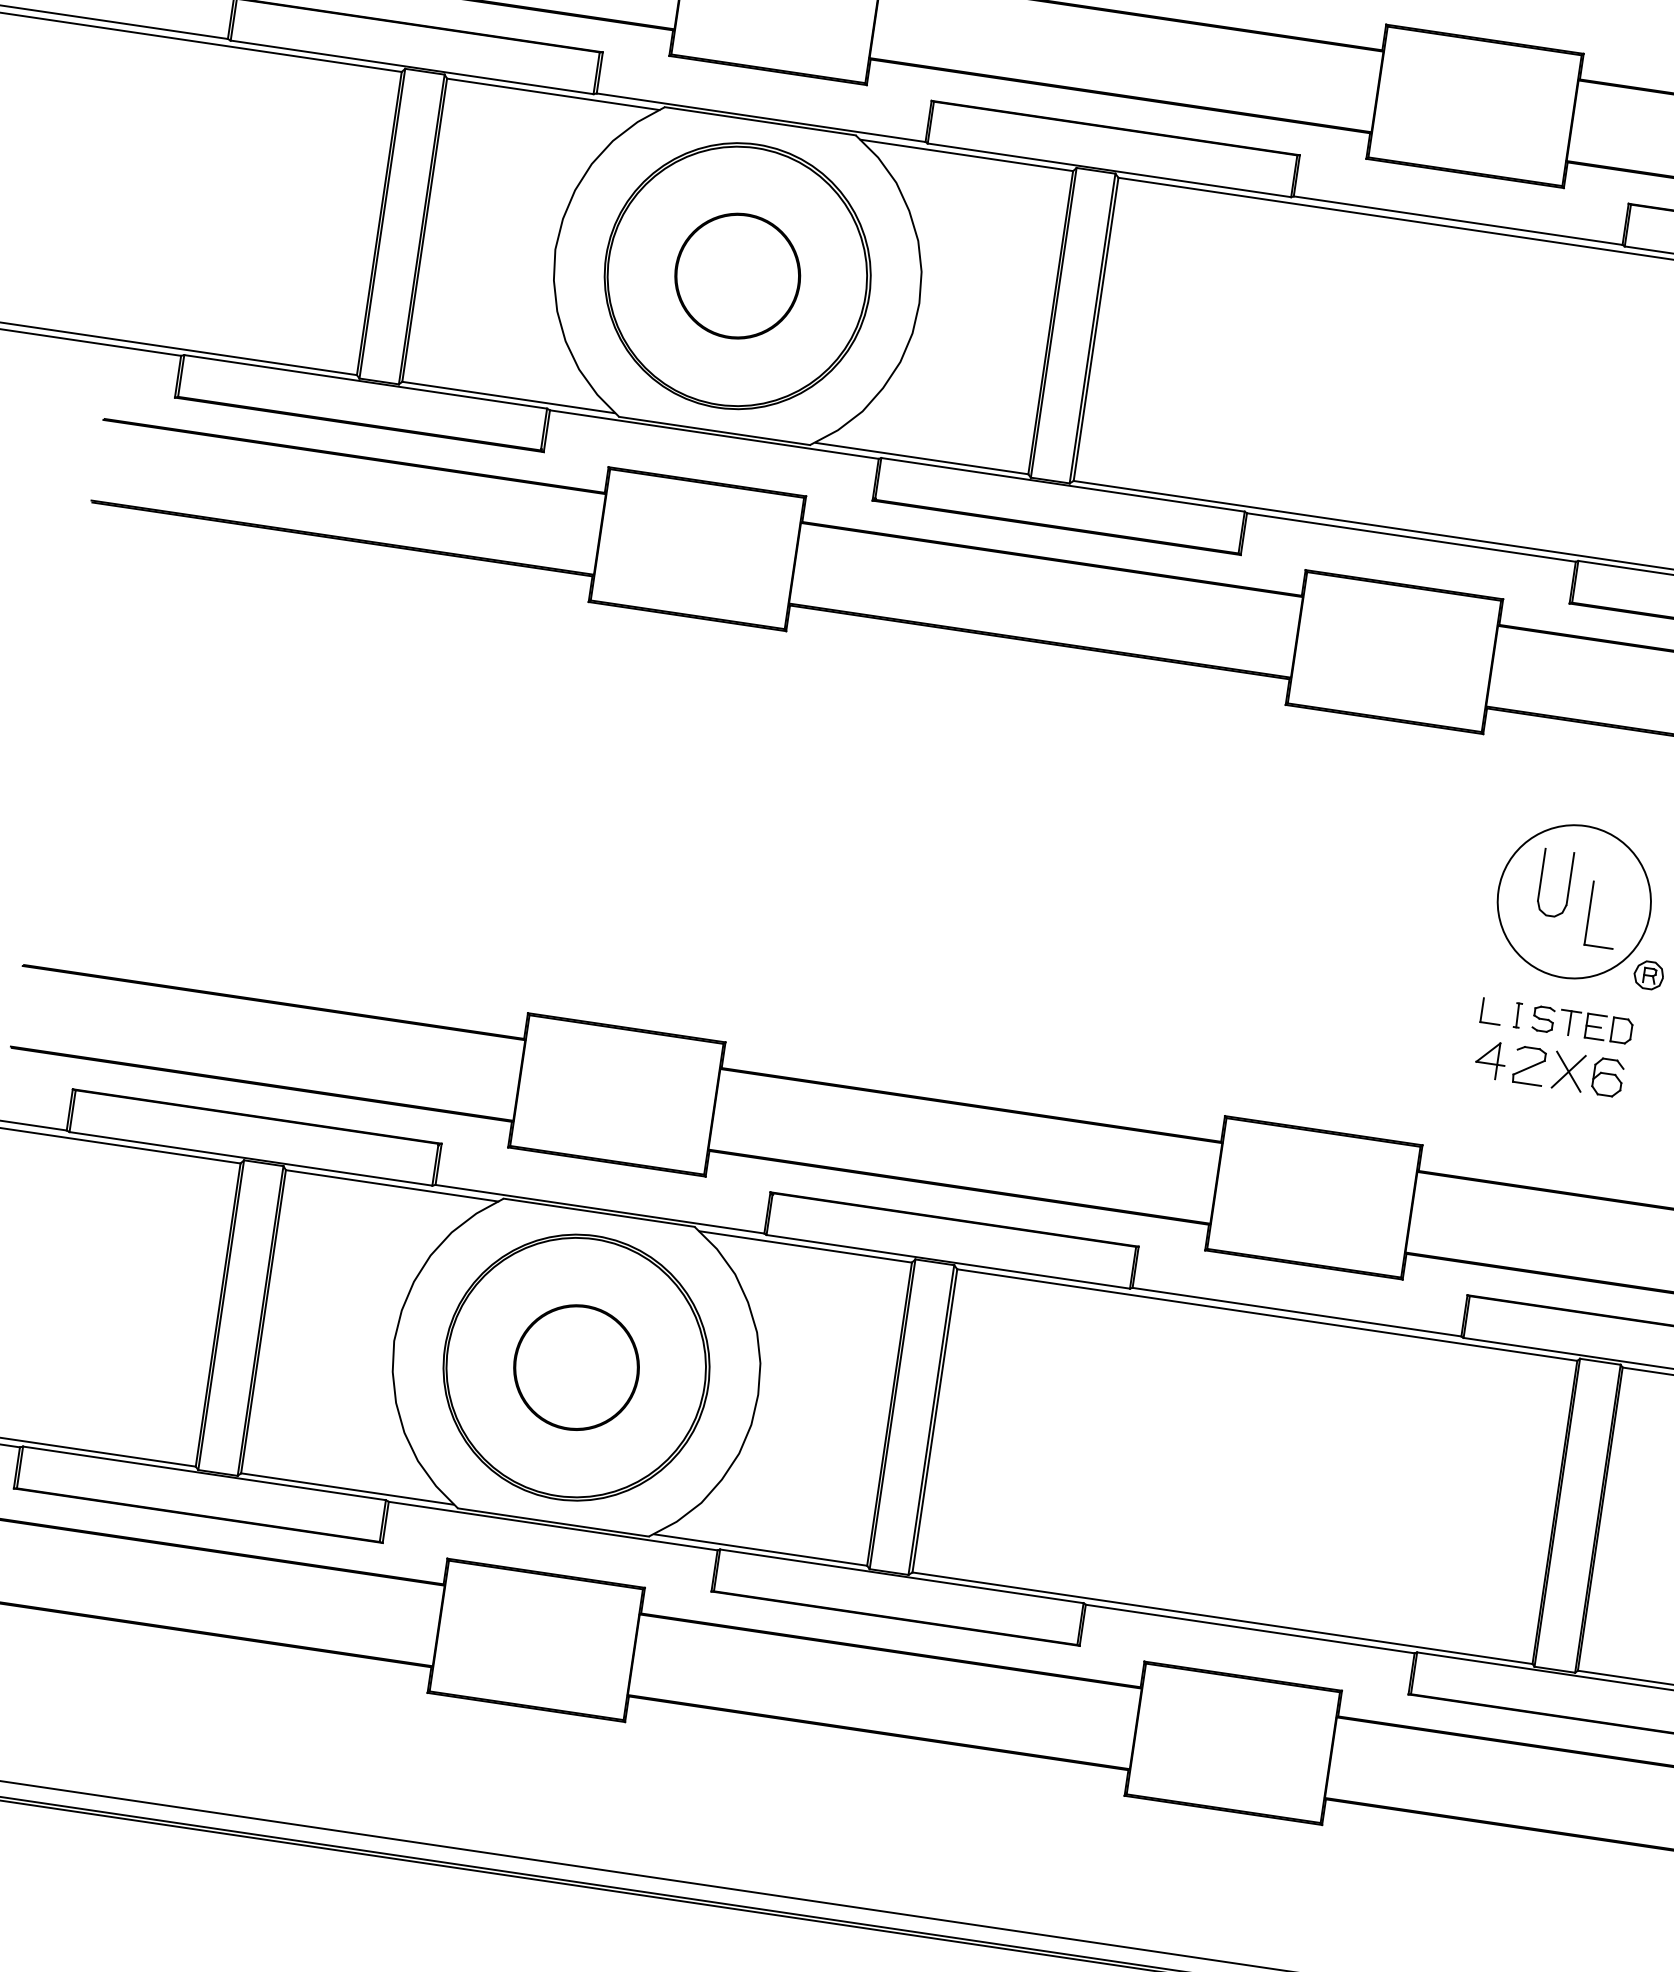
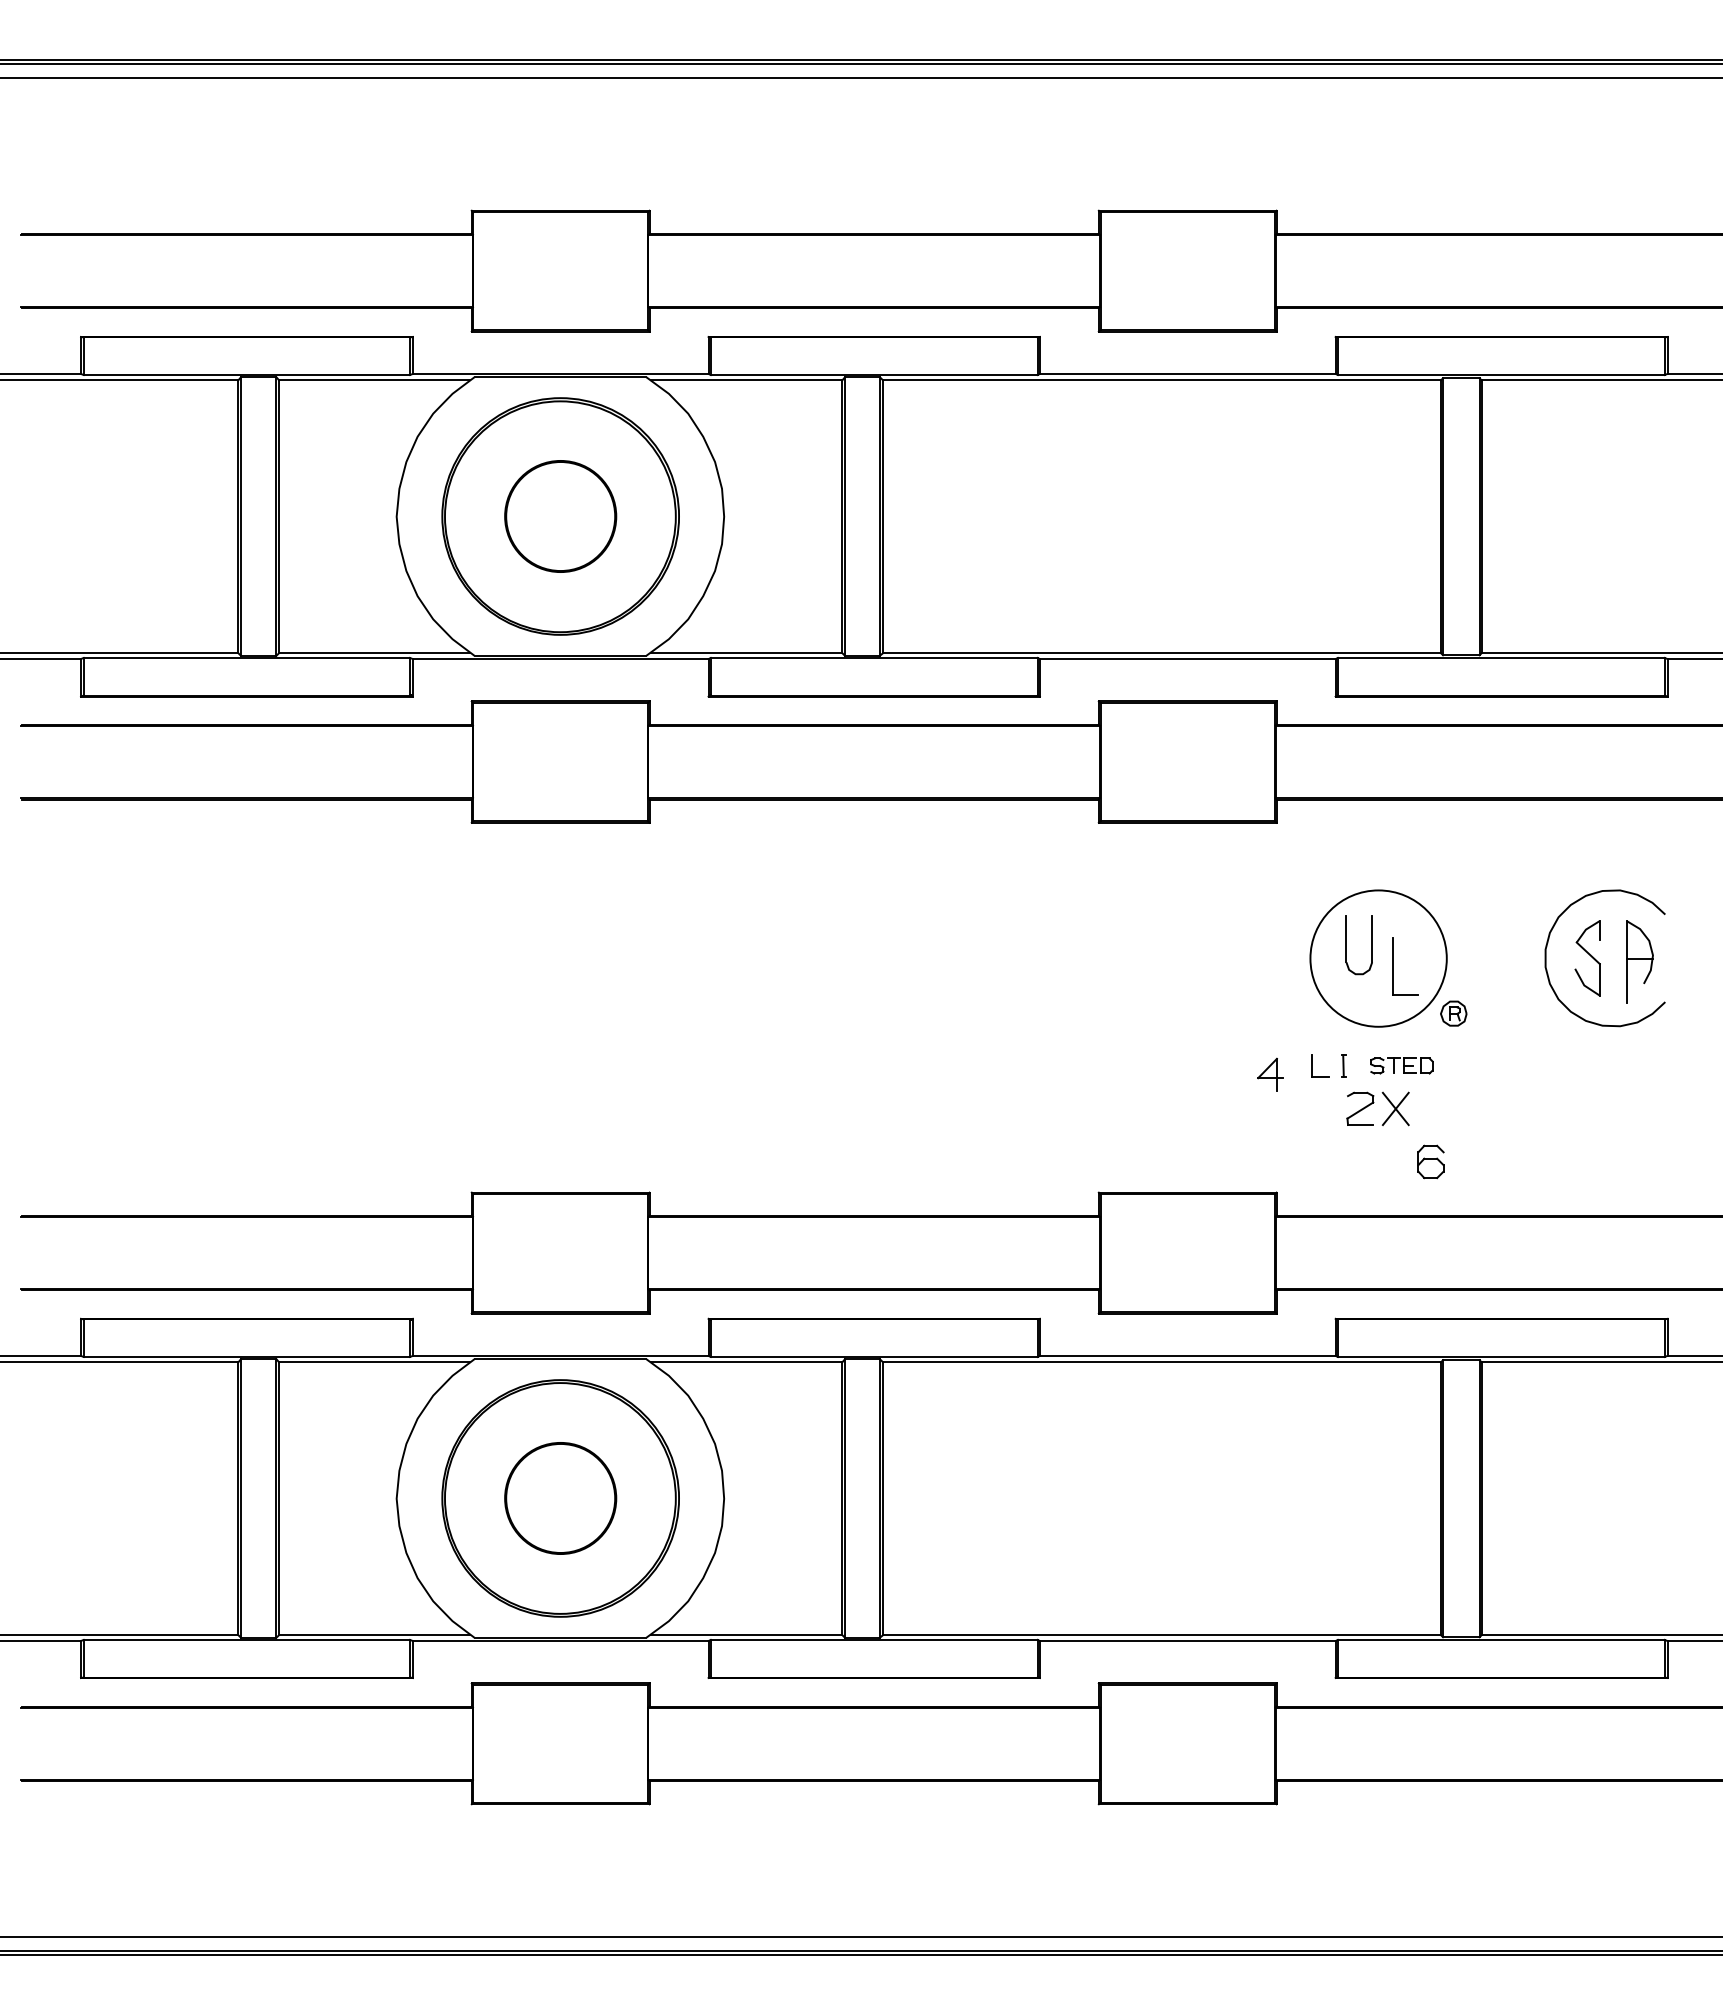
part: (1582, 1024) -> (1401, 1065), size x0.7
part: (1490, 1059) -> (1270, 1074), moved
part: (1607, 1076) -> (1430, 1161), moved

